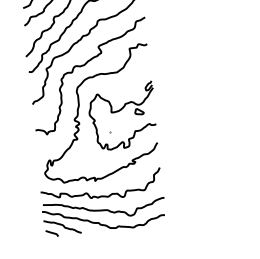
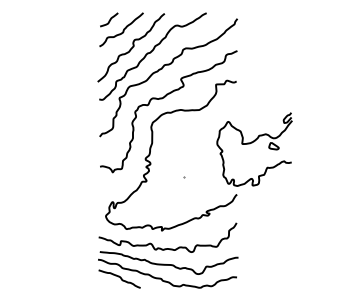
part: (120, 111) -> (252, 143), moved
curve: (51, 233) -> (106, 285), removed

